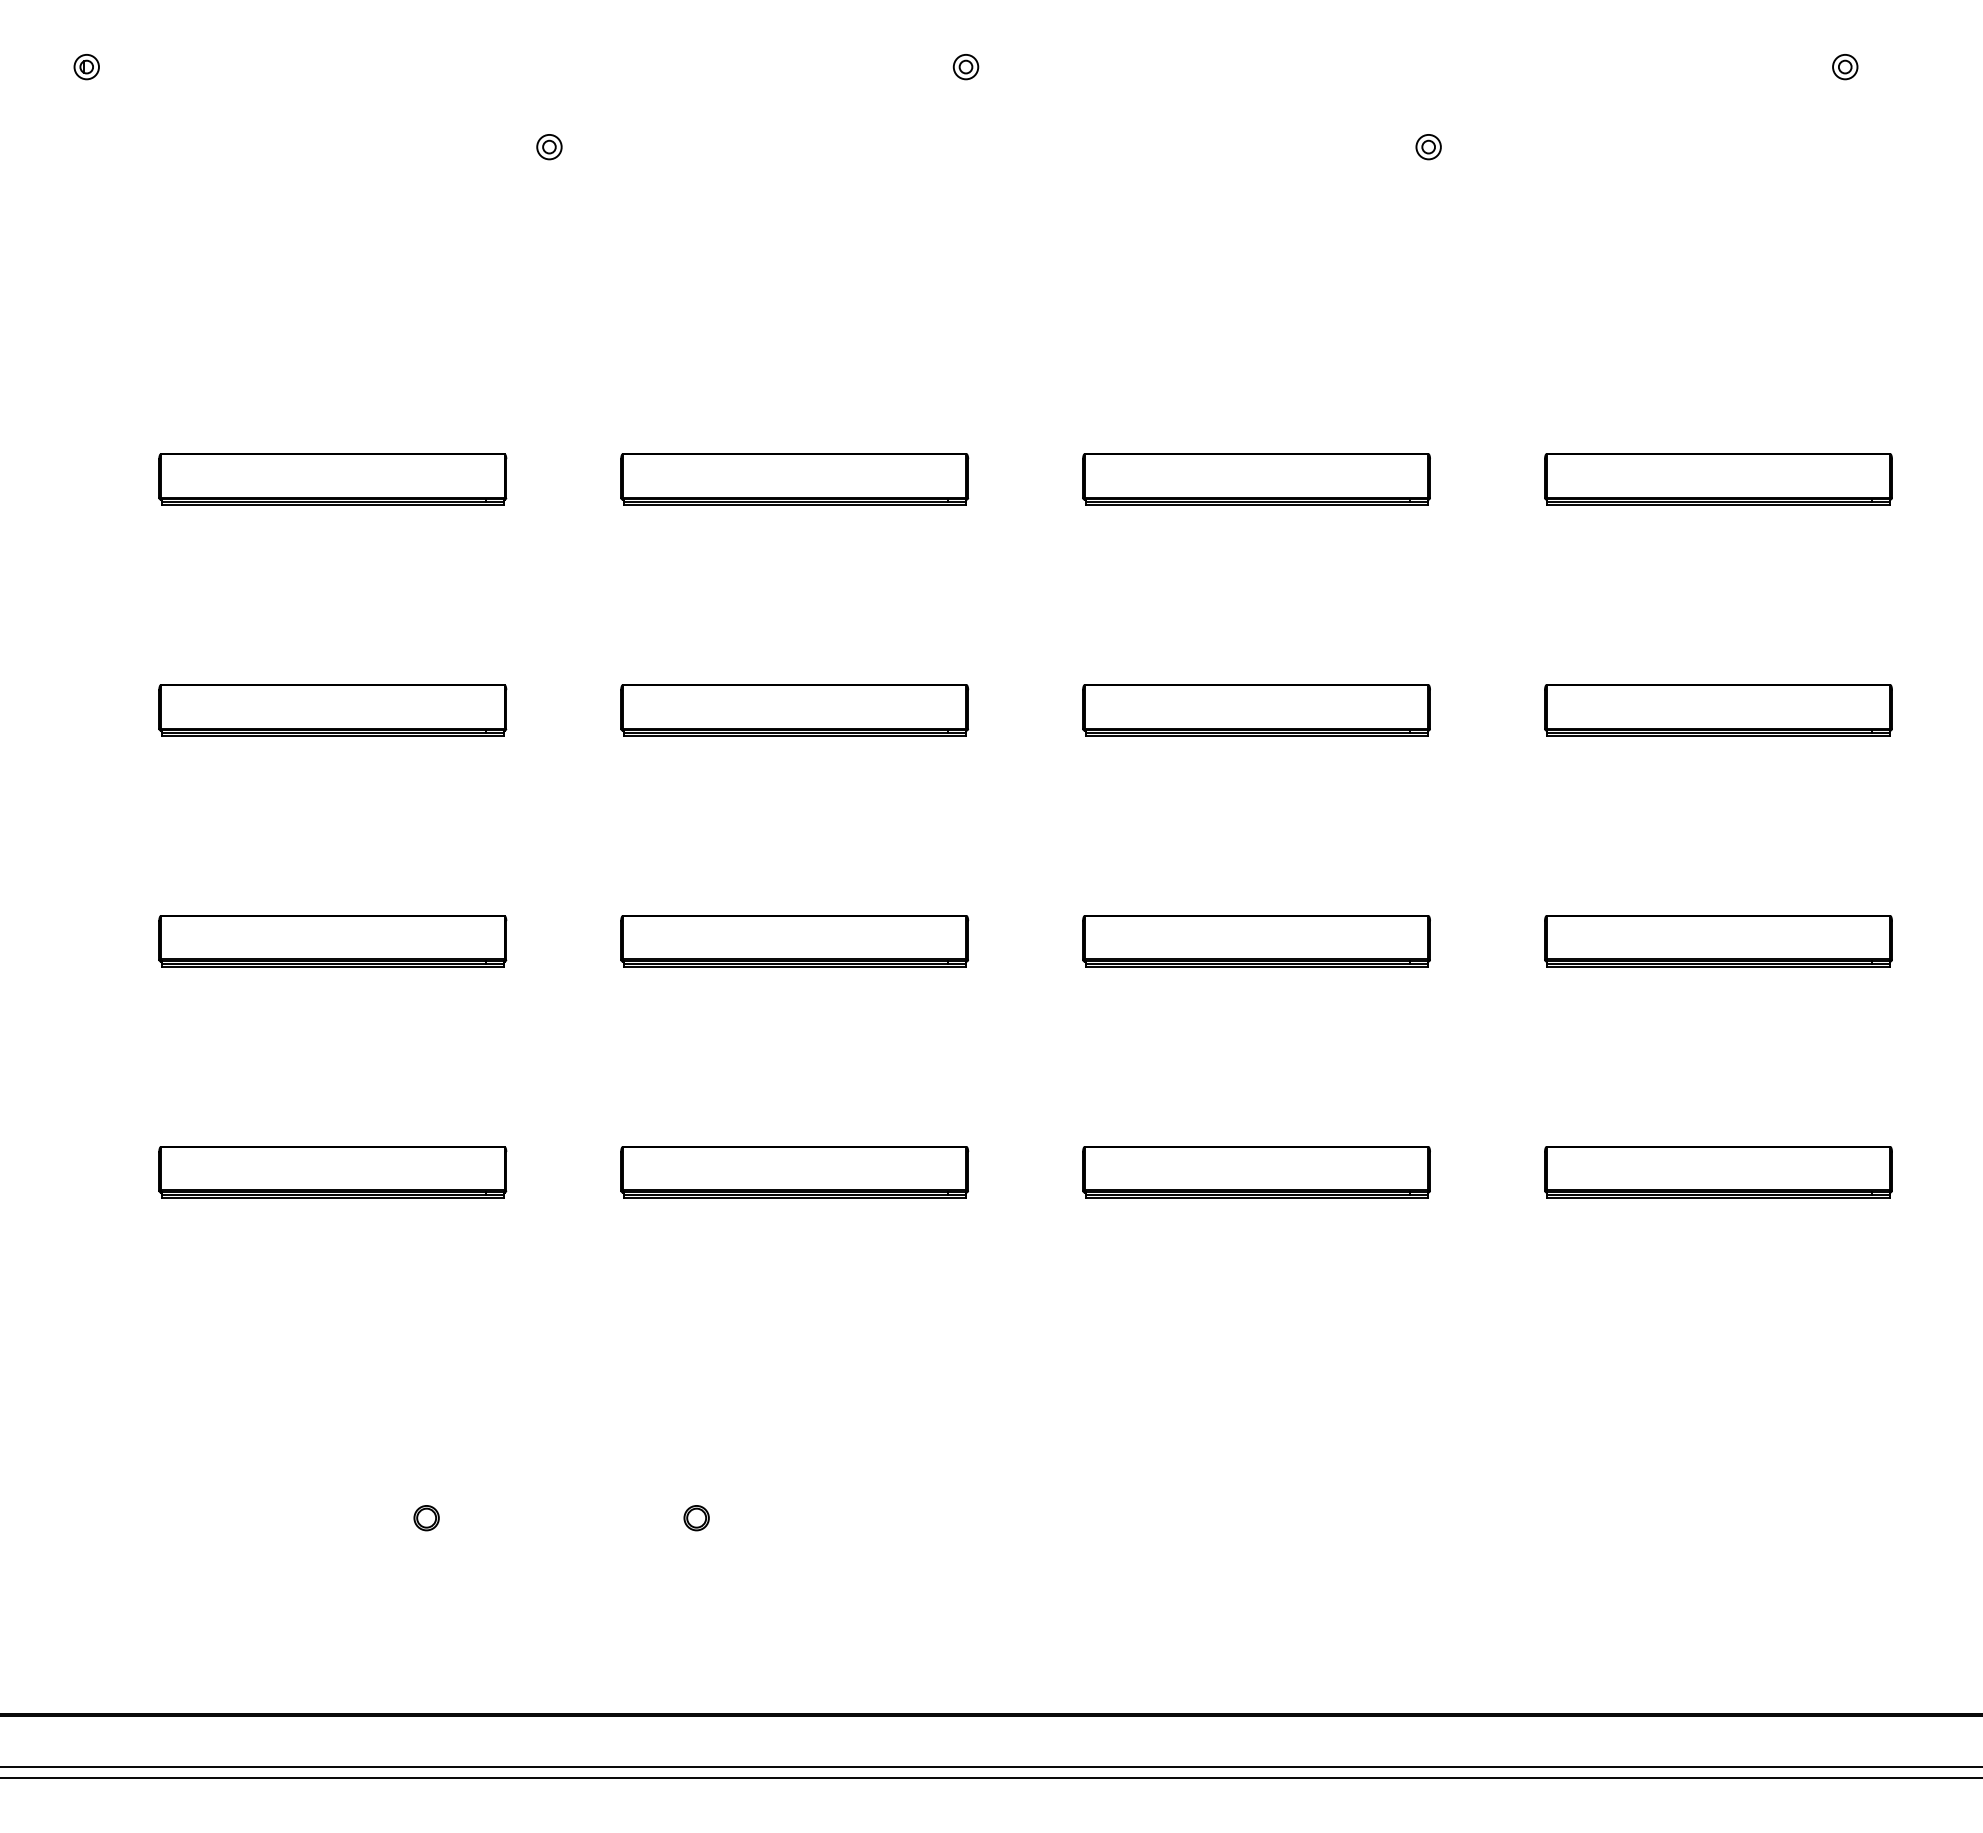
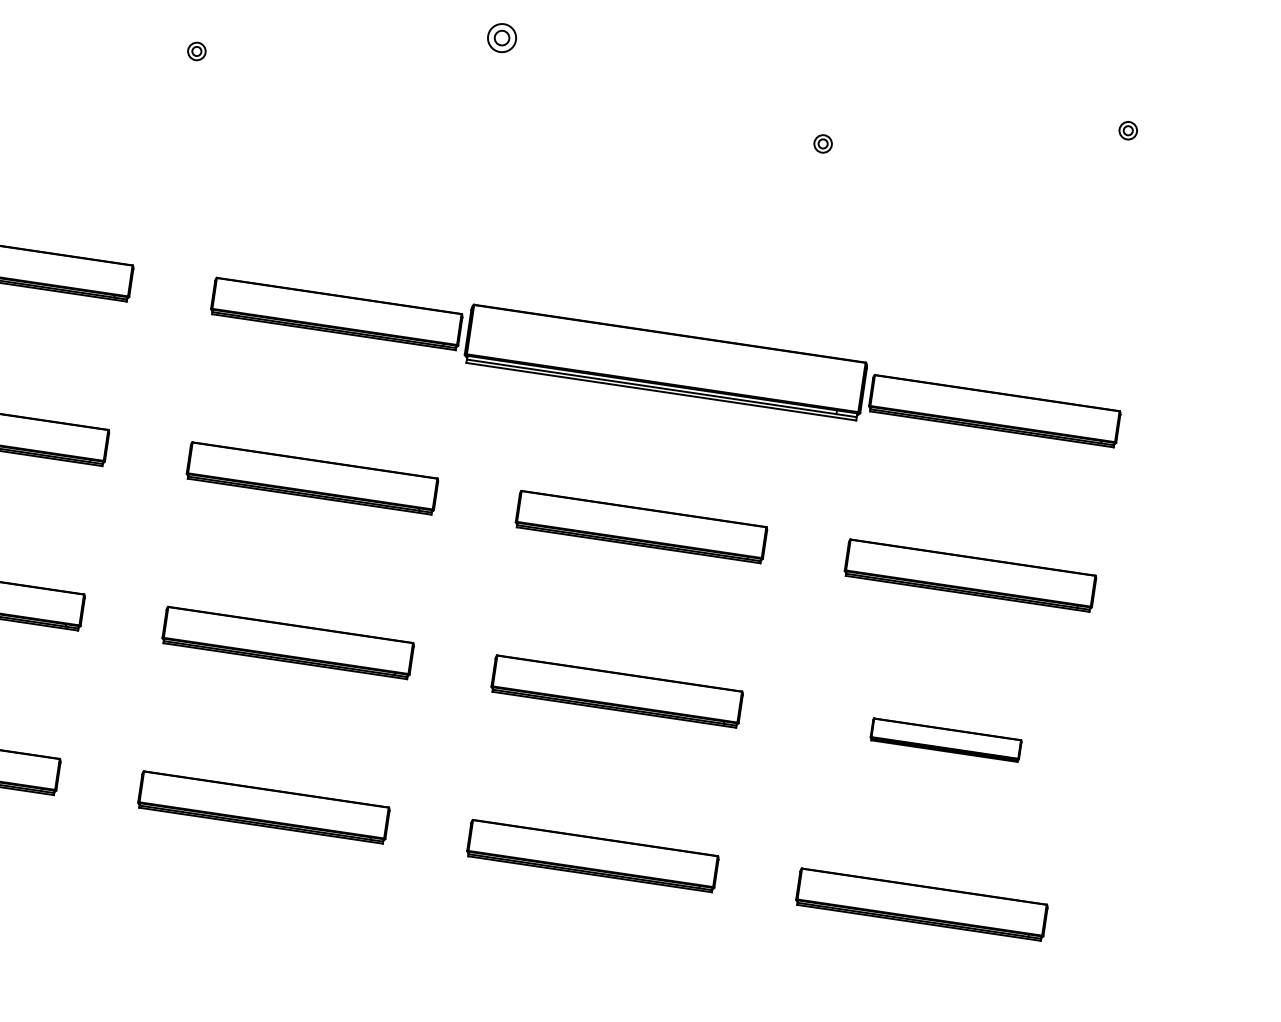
part: (965, 67) -> (501, 38), size x1.6
part: (1256, 479) -> (665, 362), size x1.6
part: (1718, 941) -> (946, 740), size x0.6

